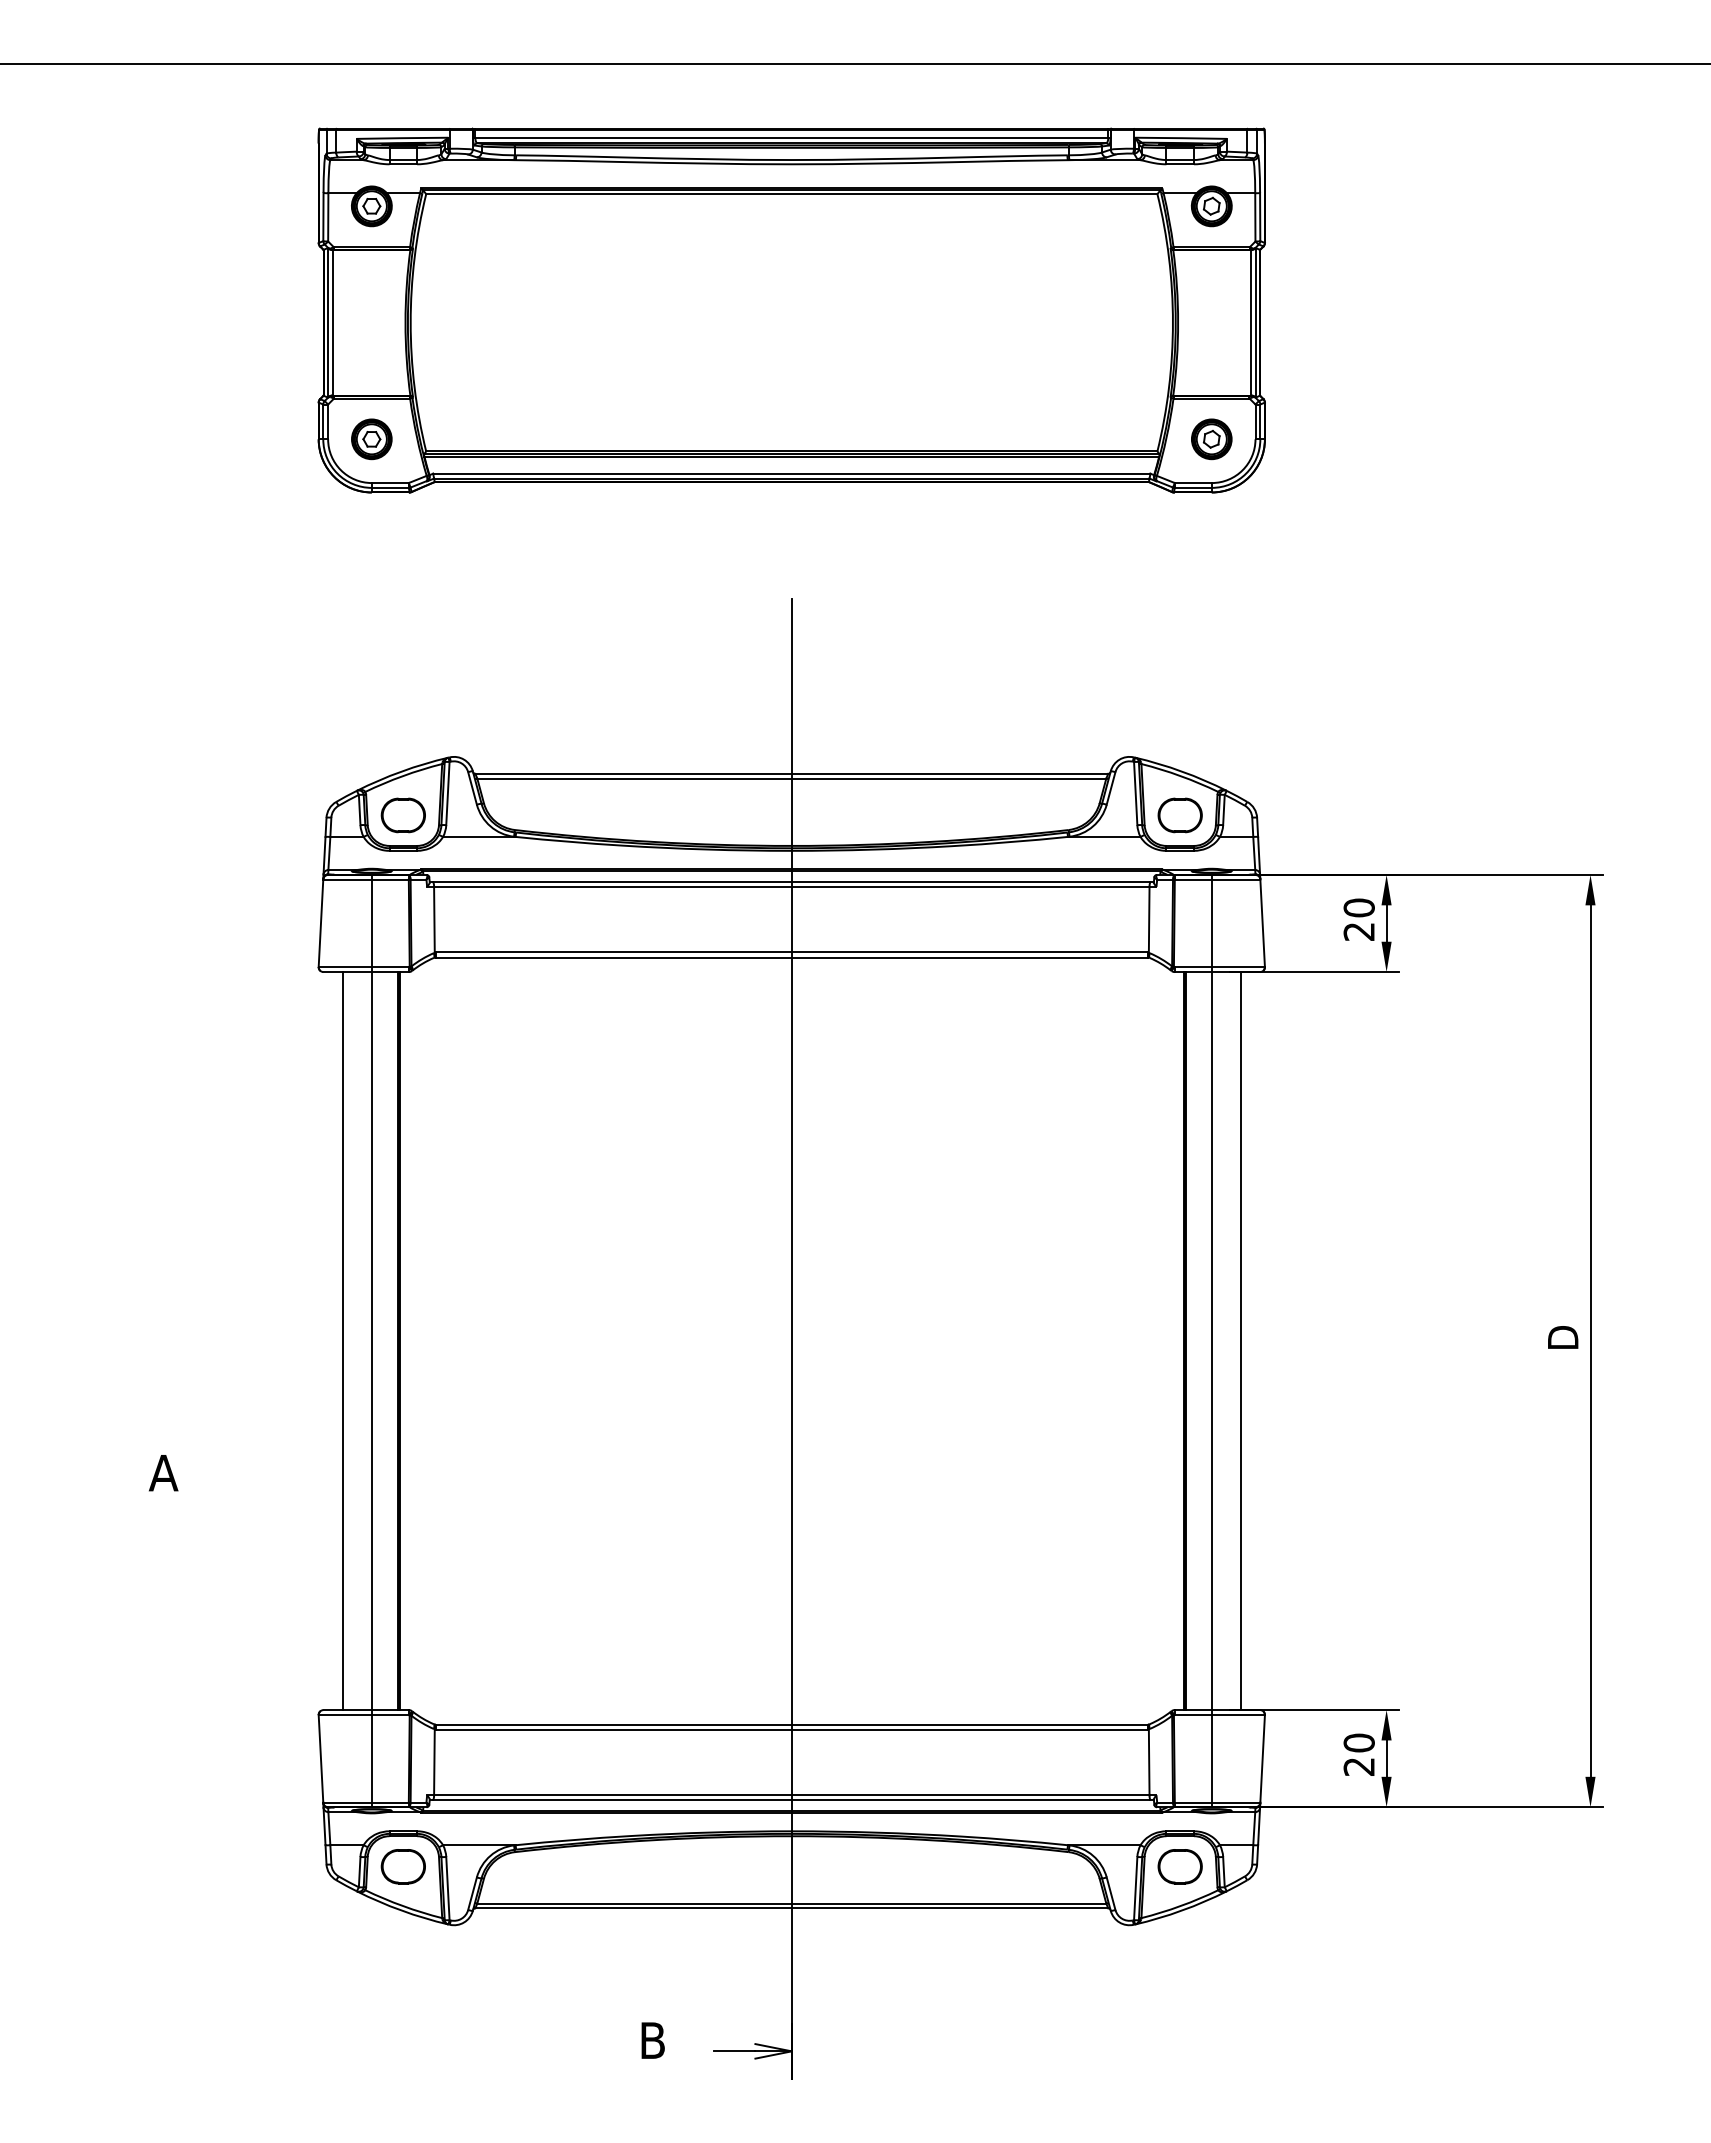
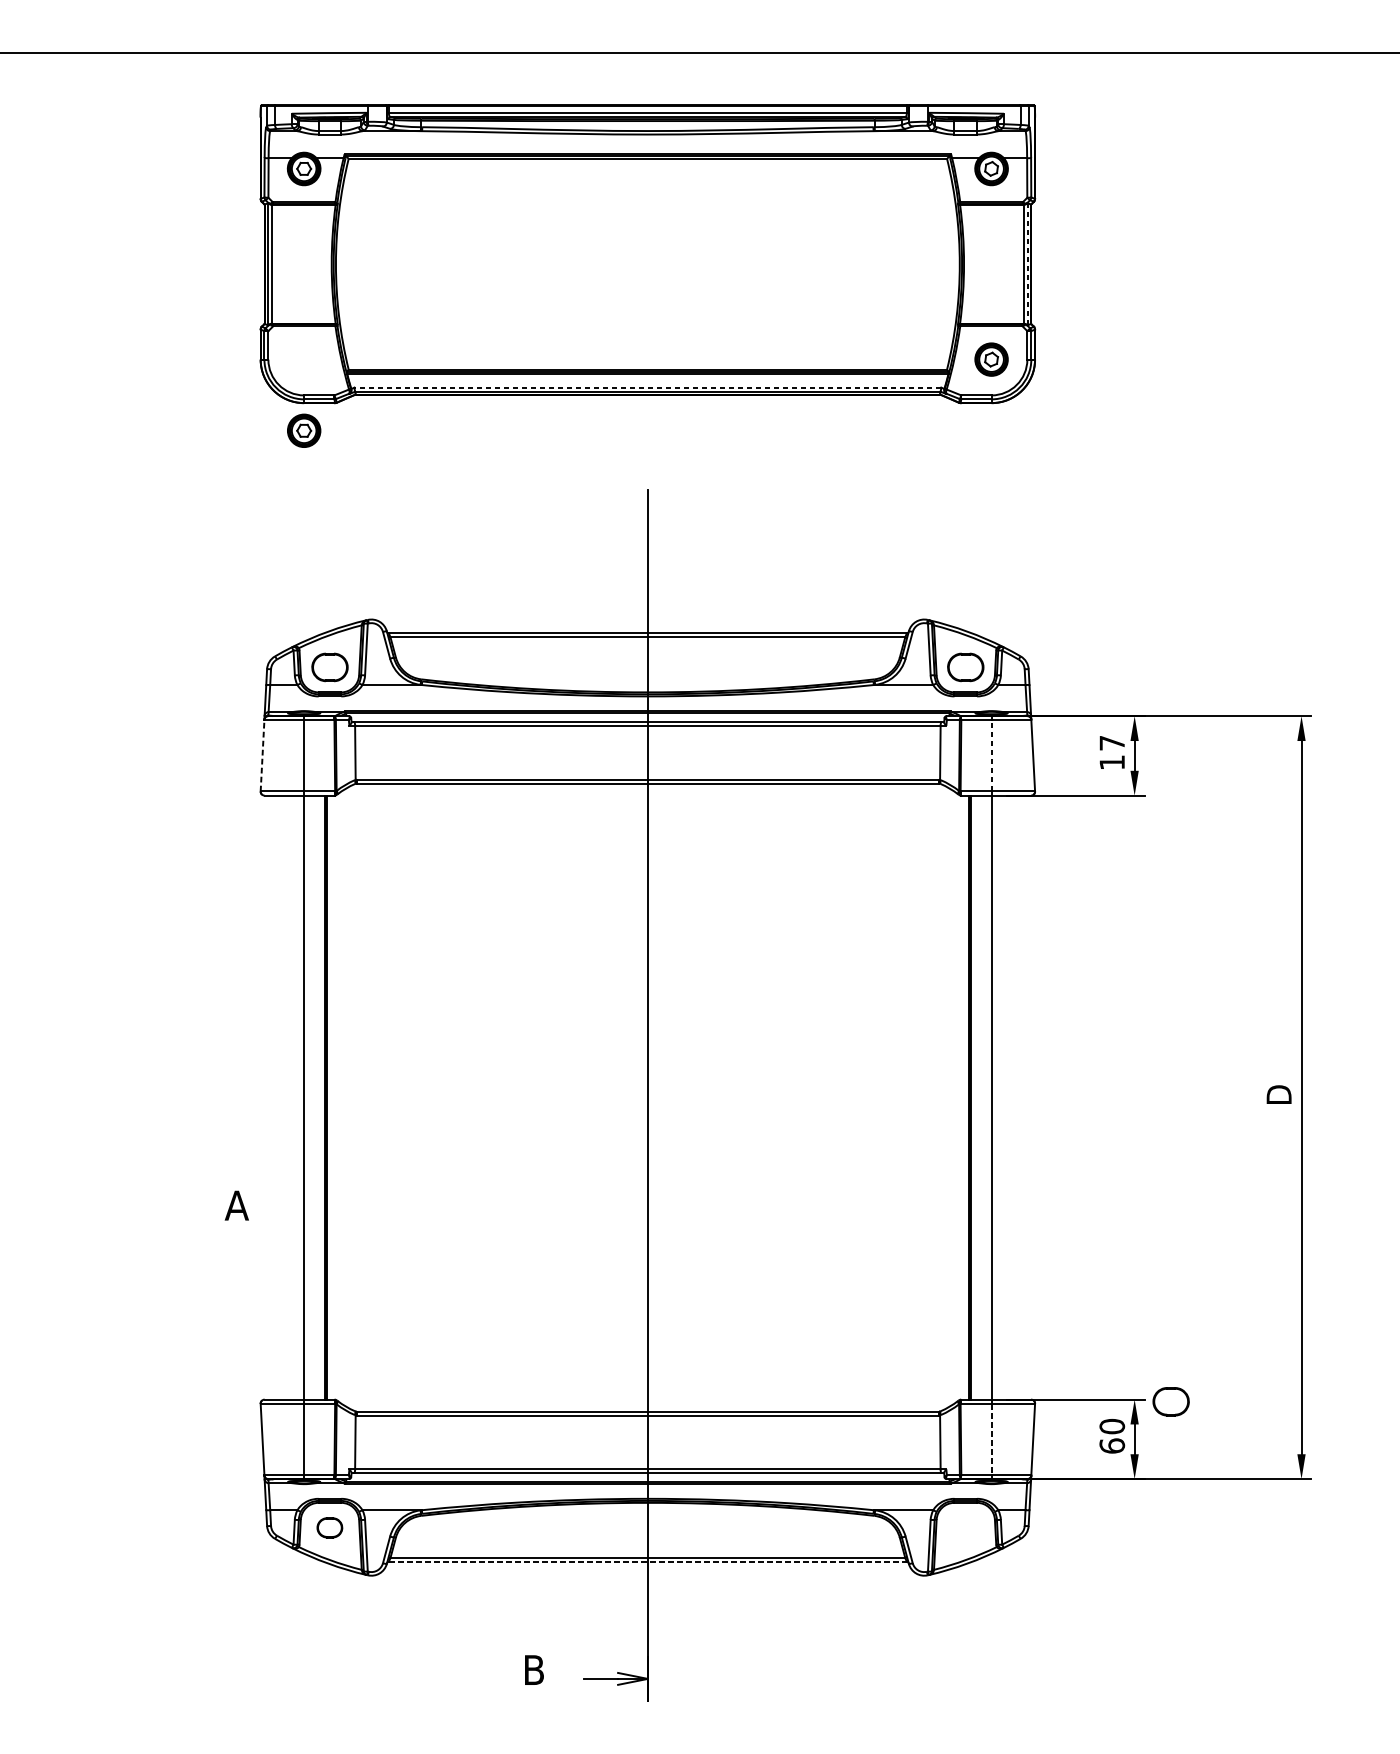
line: (1255, 322) -> (1027, 264), solid -> dashed
part: (371, 439) -> (303, 430), moved
line: (791, 473) -> (647, 387), solid -> dashed
text: (1358, 919) -> (1111, 752), 20 -> 17
line: (320, 923) -> (262, 755), solid -> dashed
line: (1211, 923) -> (991, 755), solid -> dashed
line: (342, 1341) -> (280, 1097), removed
line: (1240, 1341) -> (1015, 1097), removed
text: (163, 1473) -> (236, 1205), moved
line: (1211, 1758) -> (991, 1439), solid -> dashed
text: (1358, 1766) -> (1111, 1445), 20 -> 60
part: (402, 1866) -> (329, 1527), size x0.7
part: (1179, 1866) -> (1170, 1401), moved
line: (792, 1908) -> (648, 1562), solid -> dashed

